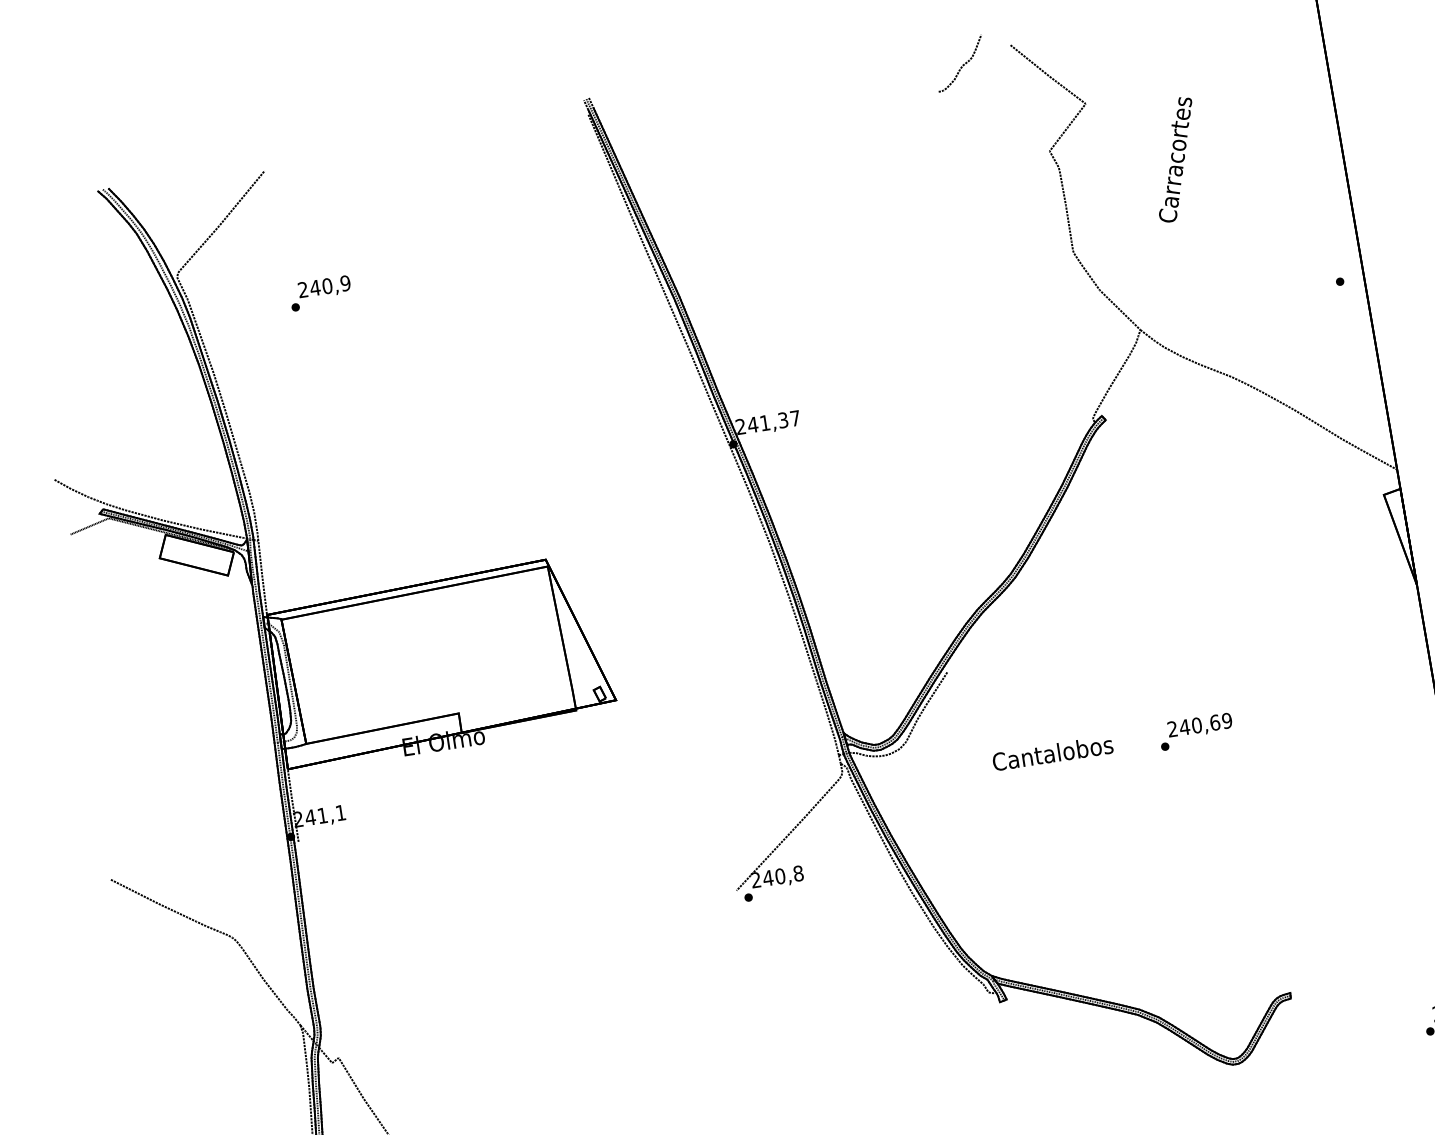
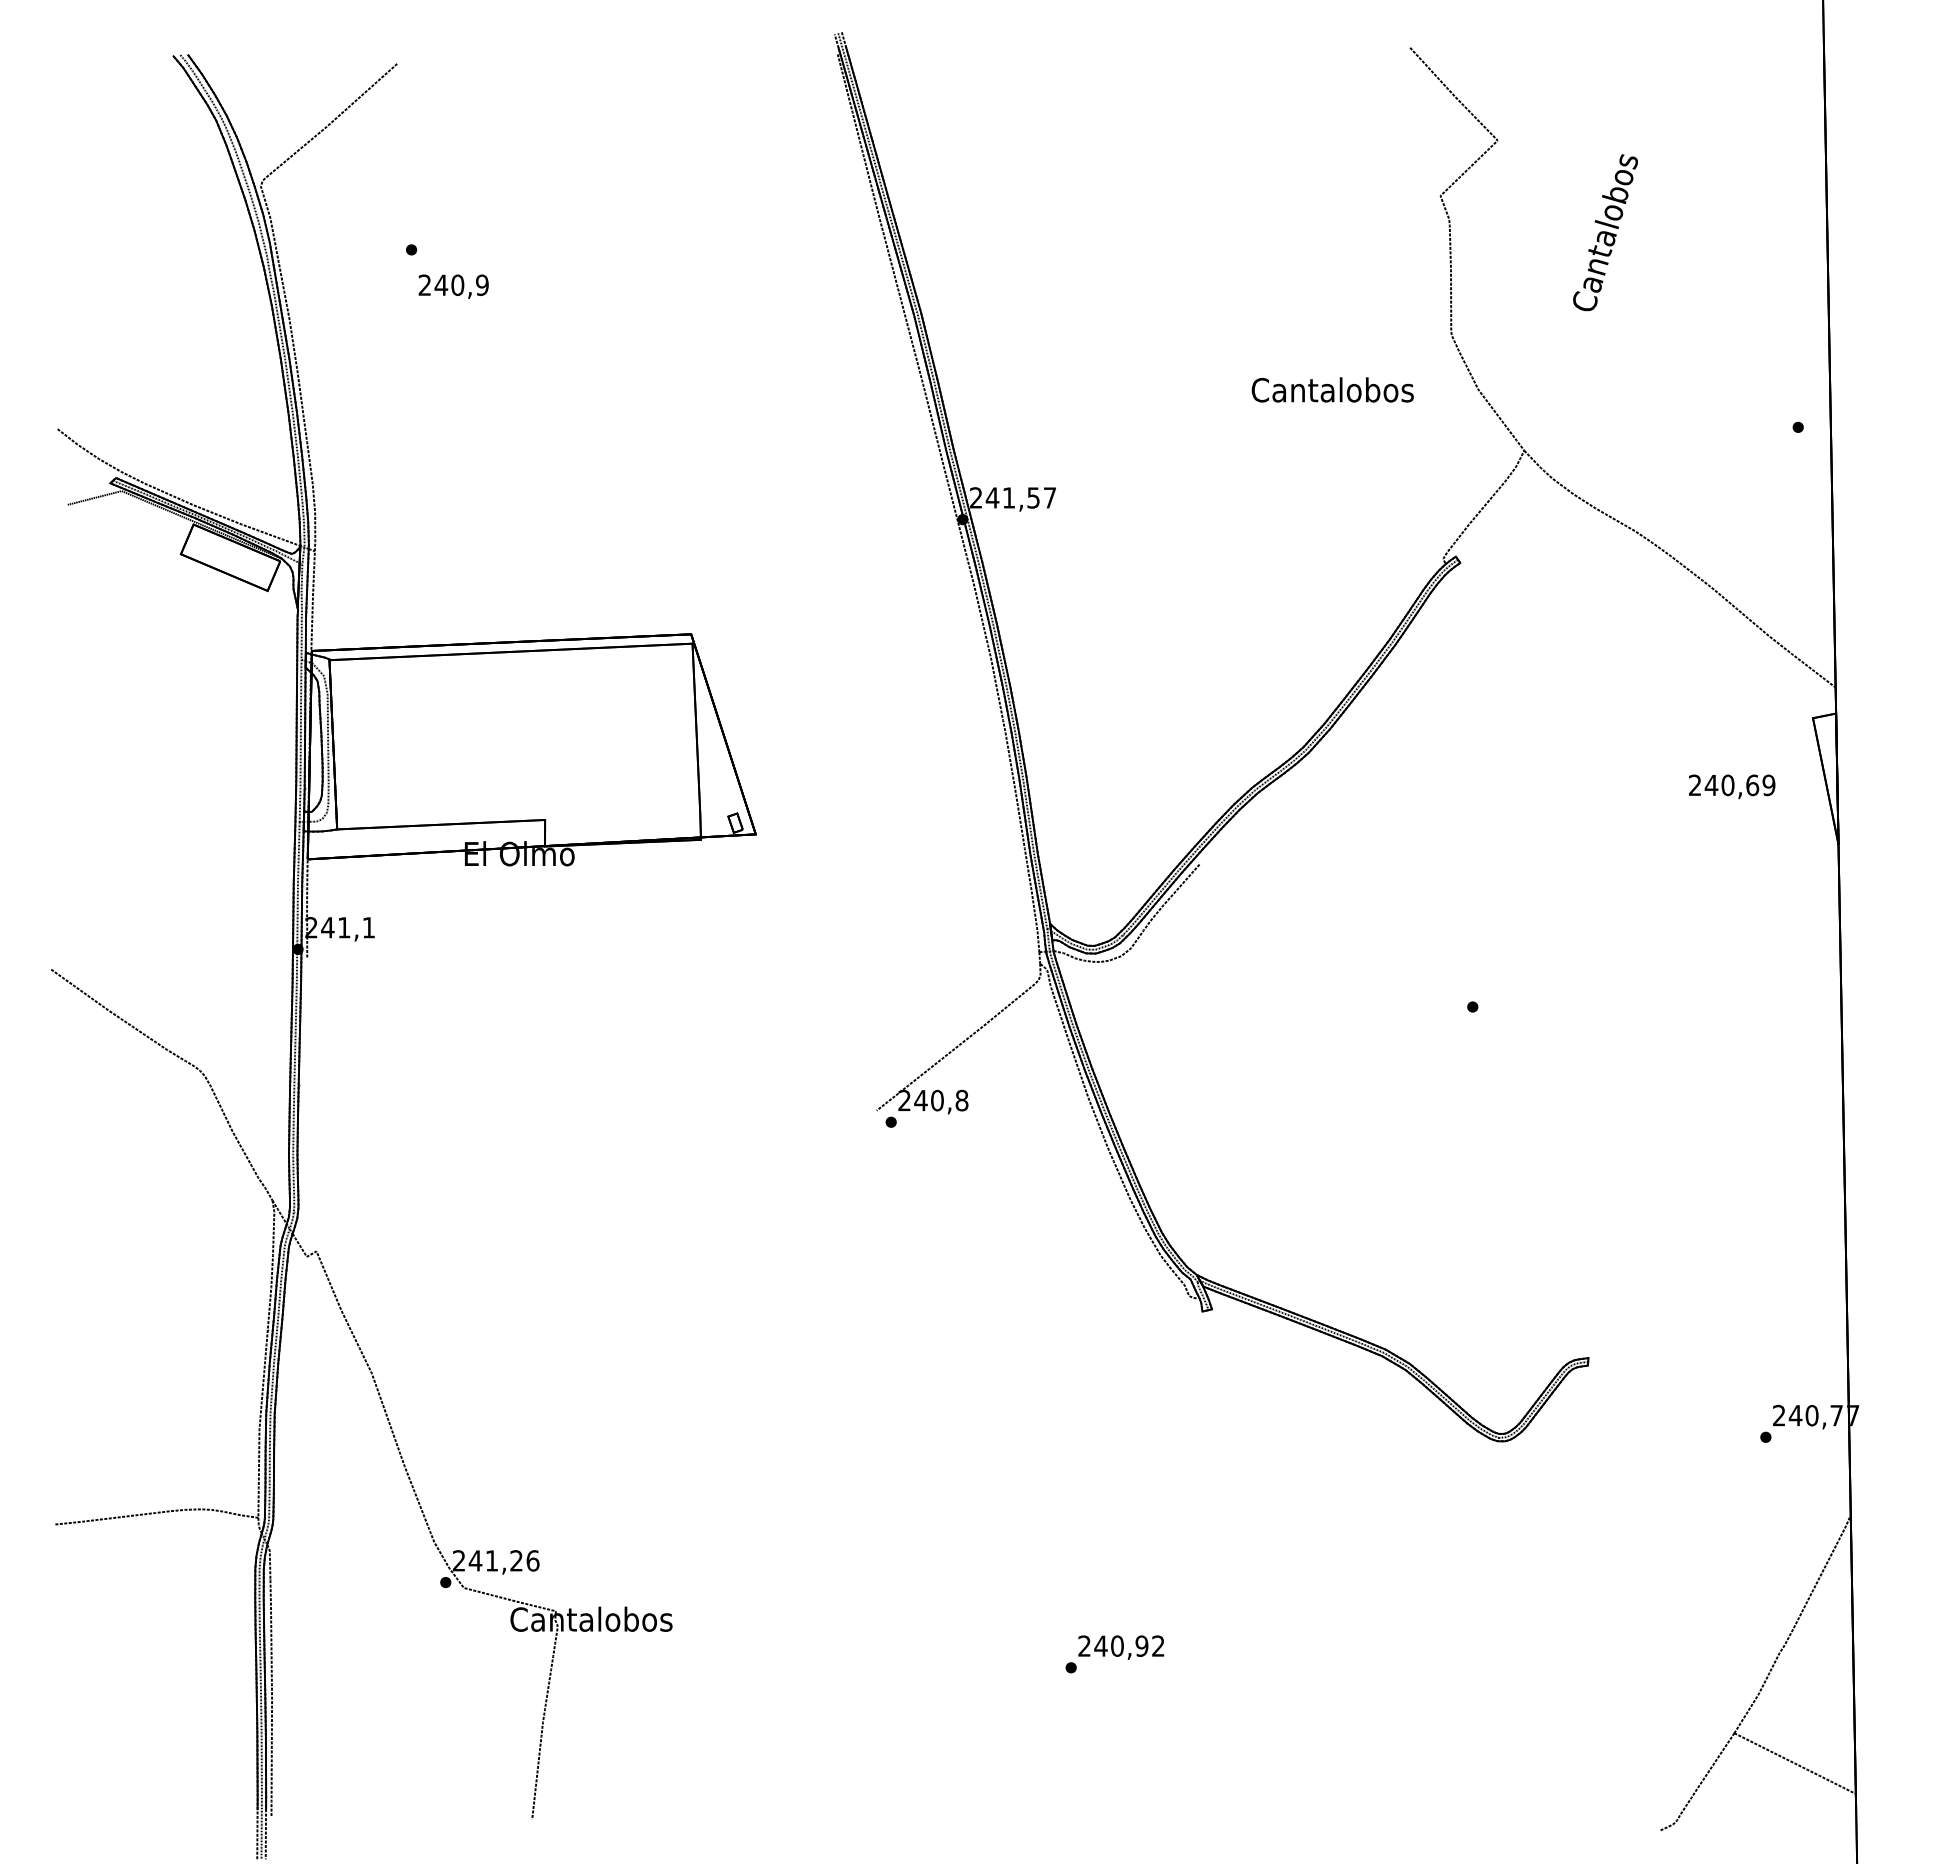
curve: (962, 65) -> (1342, 64), removed
text: (1175, 159) -> (1605, 232), Carracortes -> Cantalobos
text: (324, 287) -> (453, 286), moved
text: (783, 419) -> (1033, 497), 241,37 -> 241,57
text: (1200, 725) -> (1732, 786), moved
text: (1052, 752) -> (1332, 389), moved

